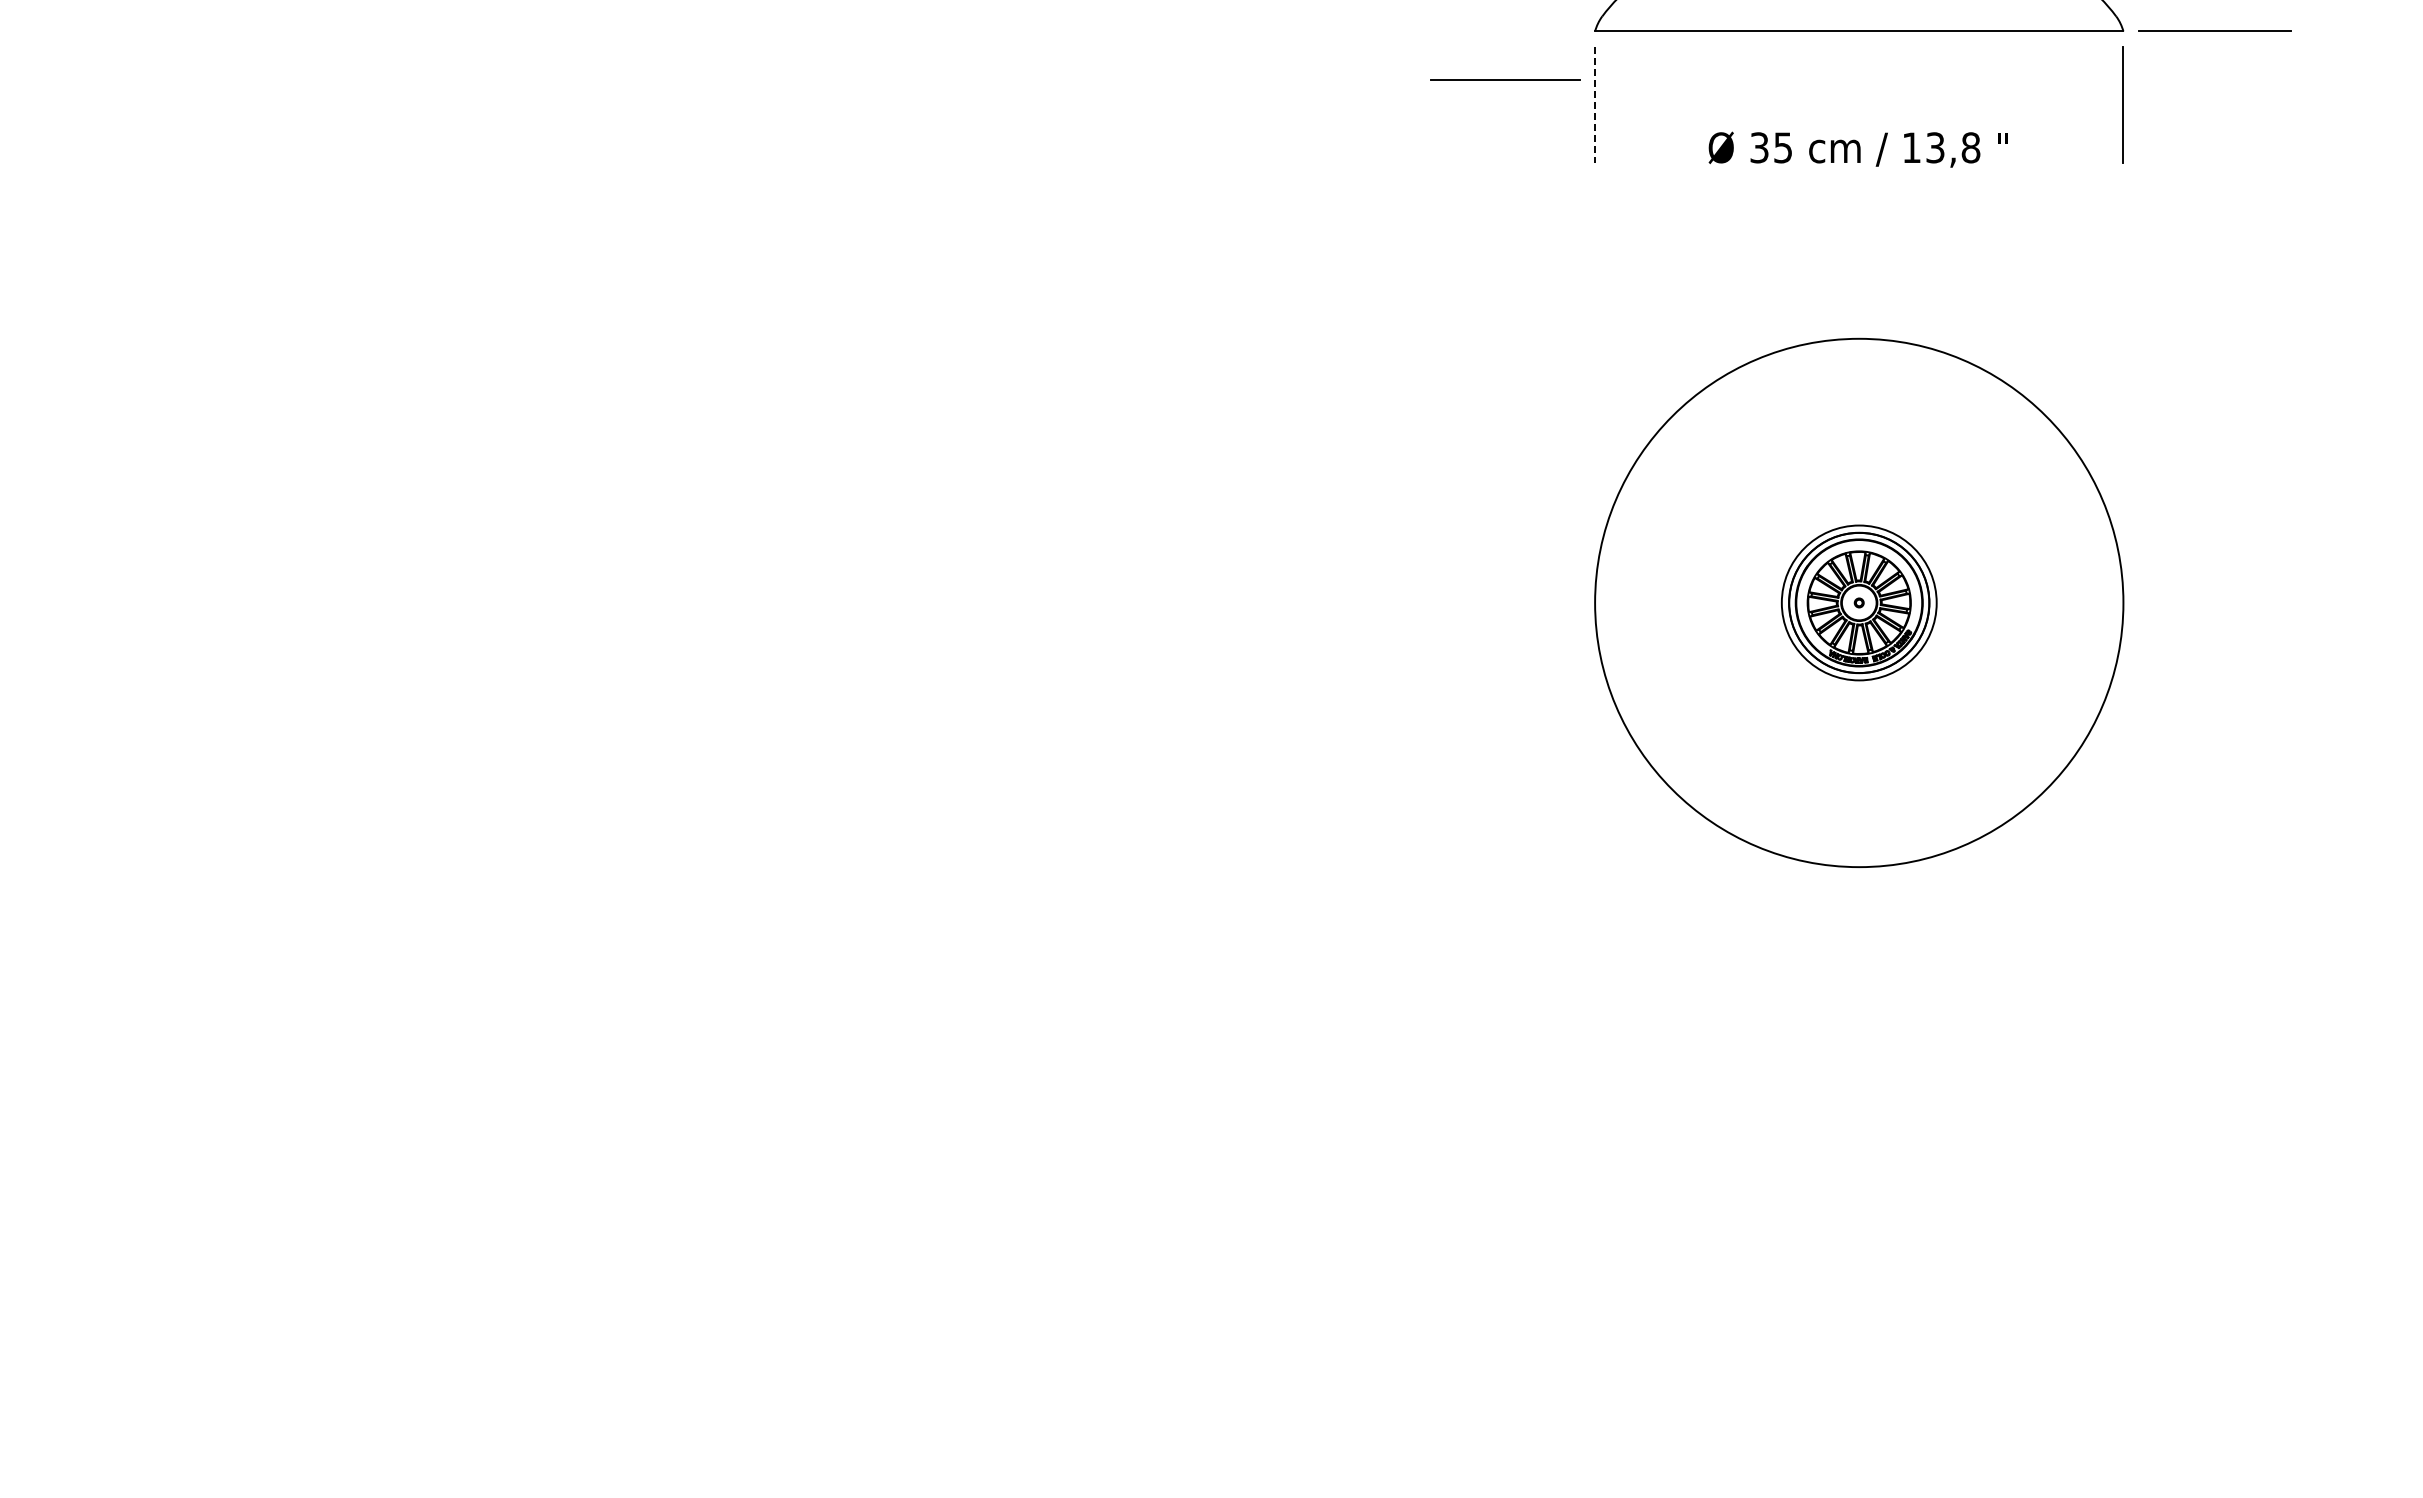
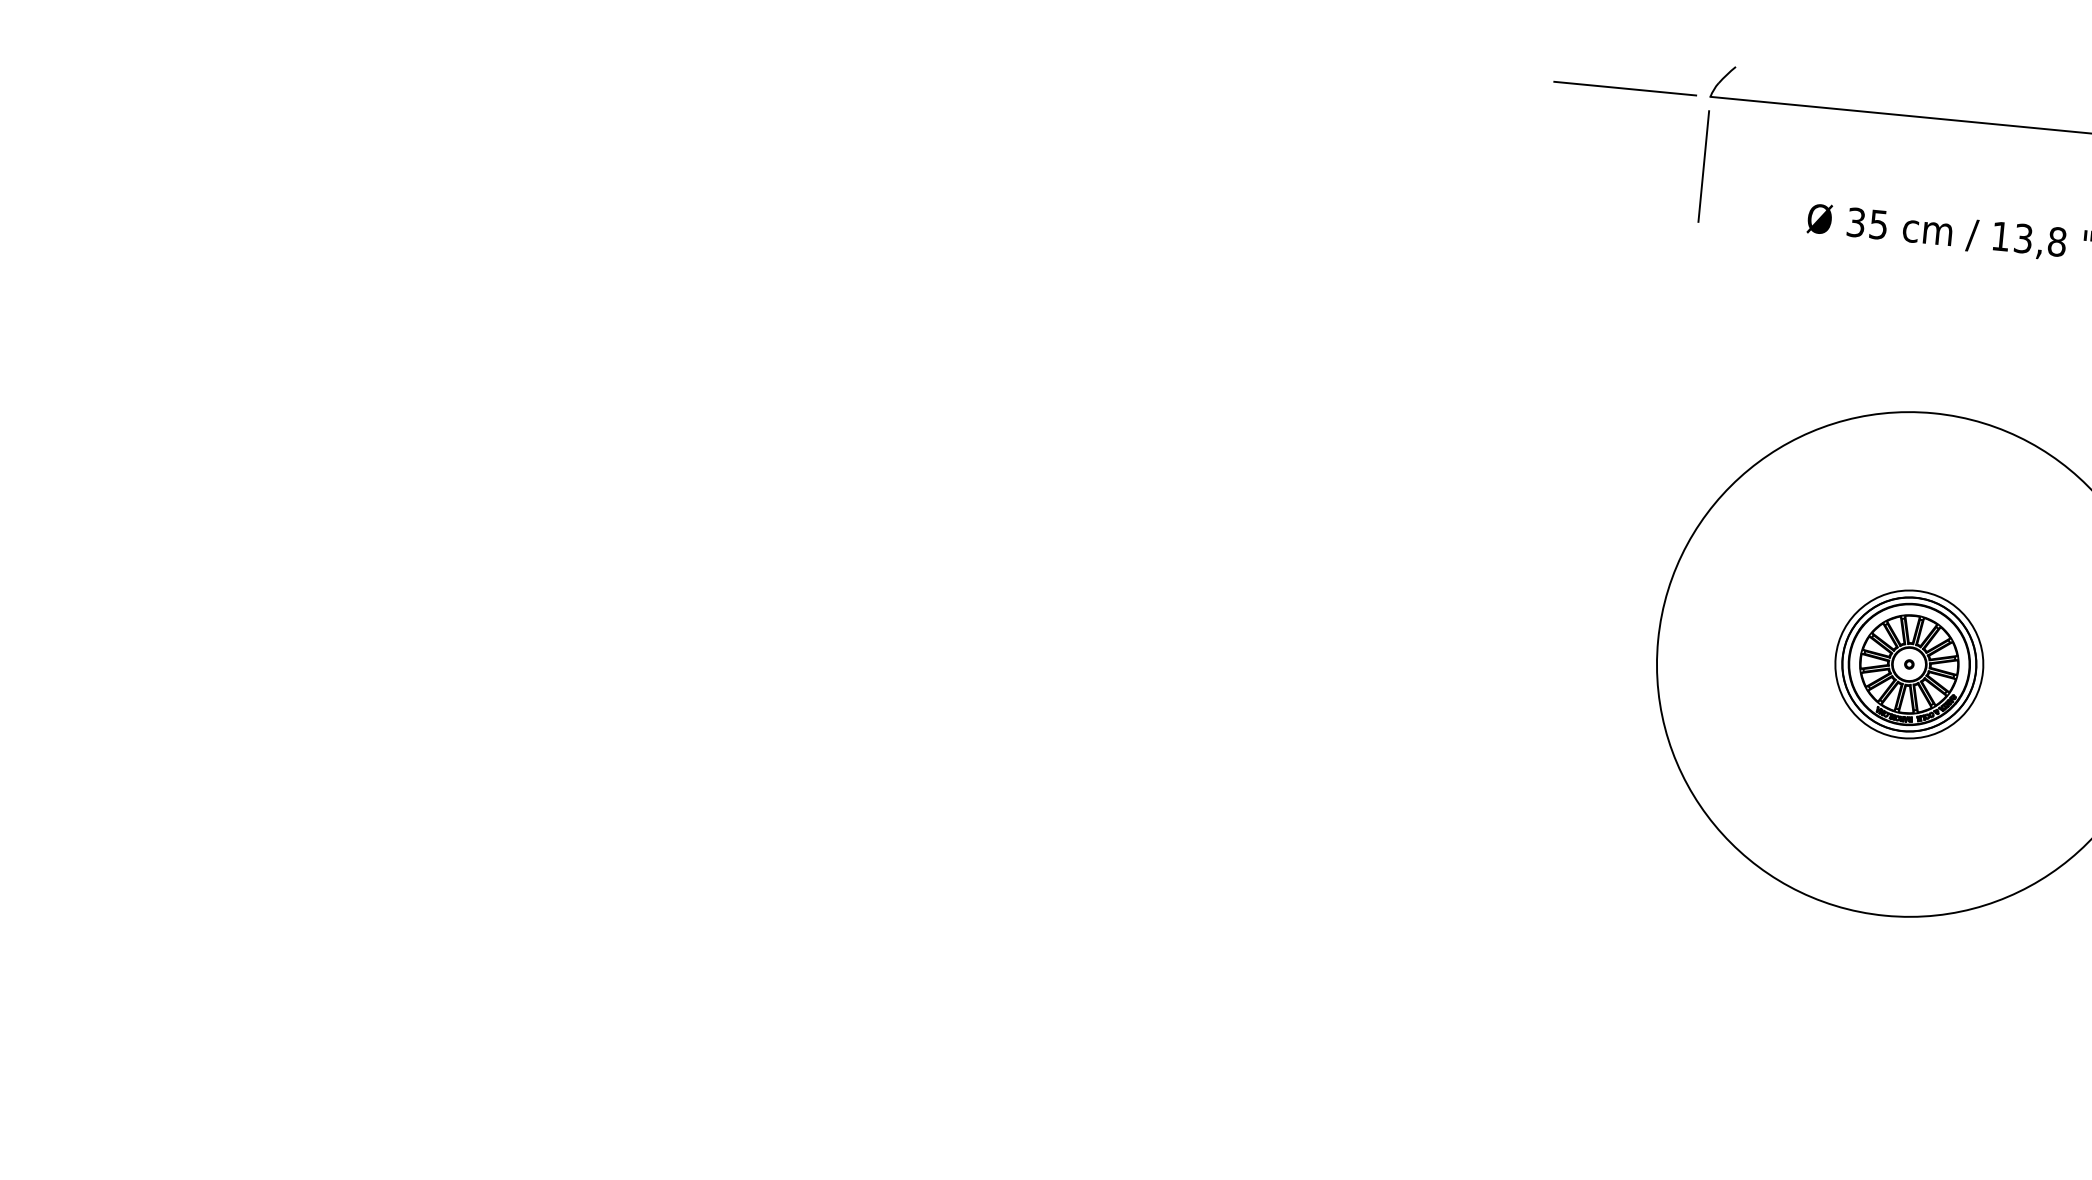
line: (1505, 79) -> (1625, 87), moved
line: (1595, 105) -> (1704, 167), dashed -> solid

